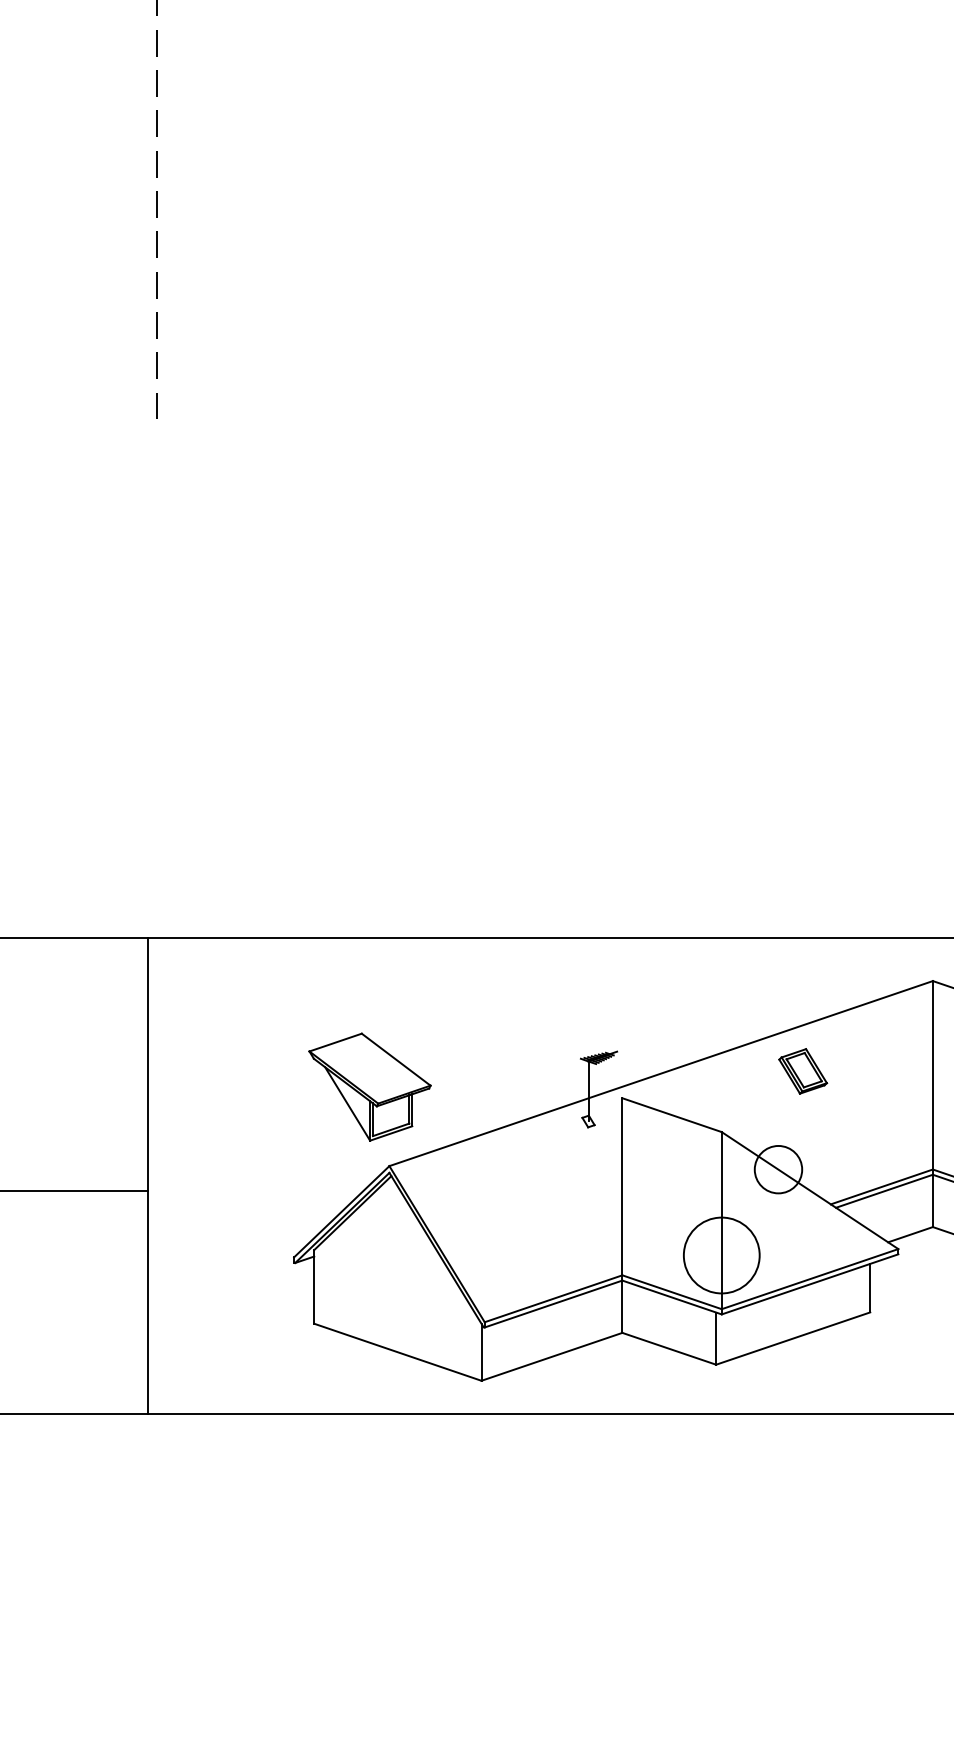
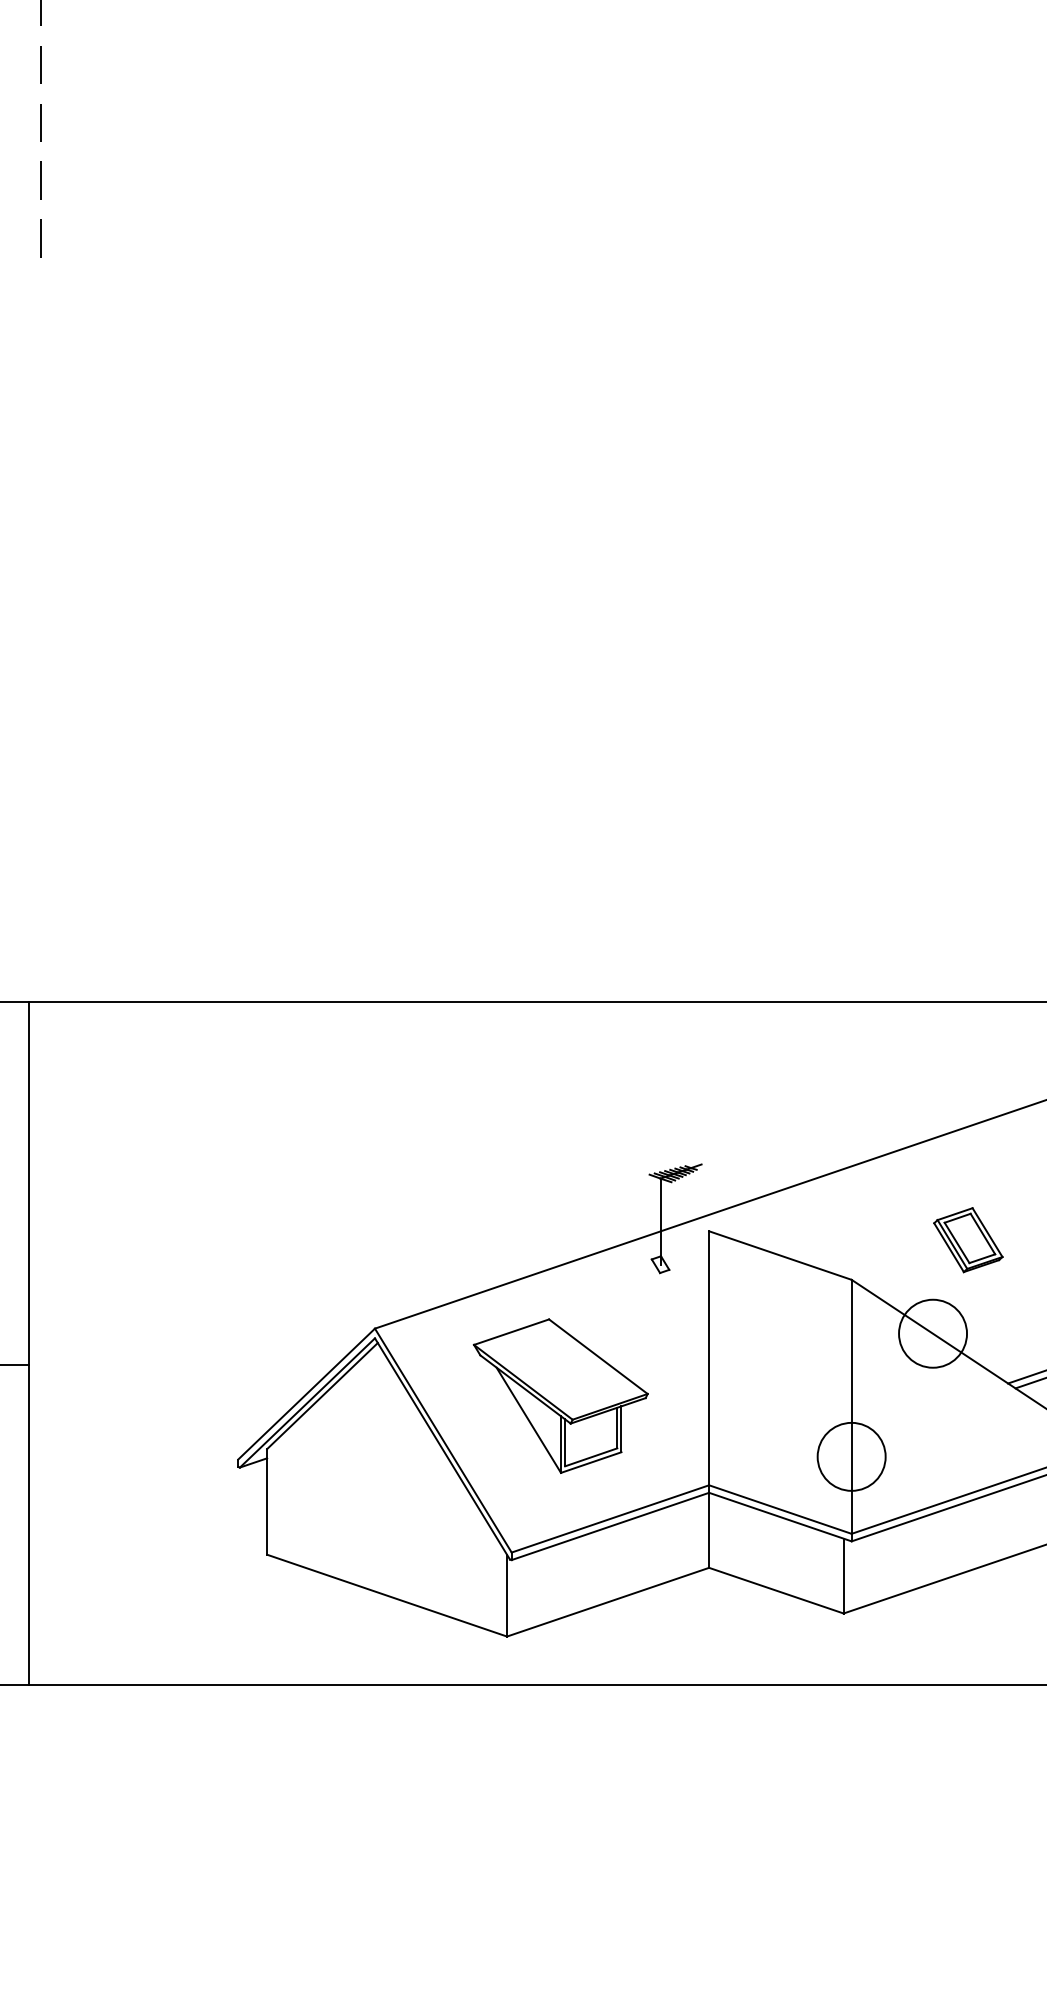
part: (803, 1071) -> (968, 1240), moved
part: (369, 1086) -> (560, 1395), moved
circle: (721, 1255) -> (851, 1456), size x0.62

